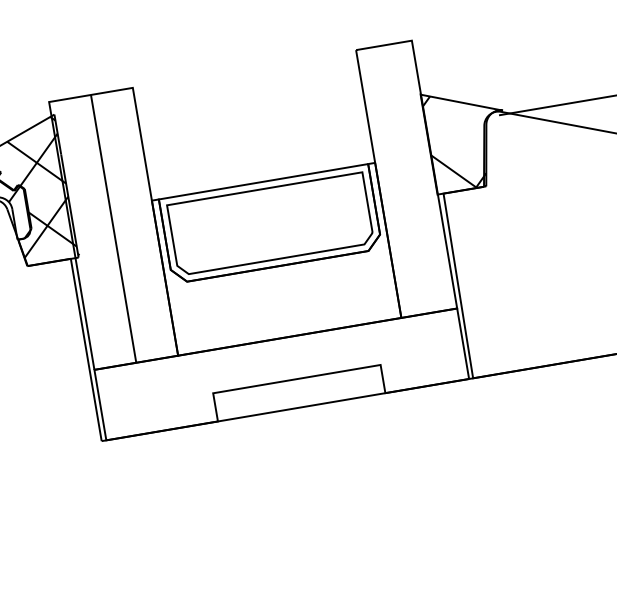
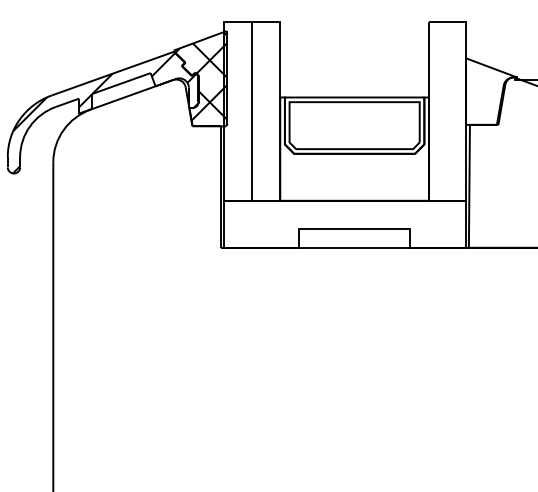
hatch: (454, 141) -> (482, 92), removed

